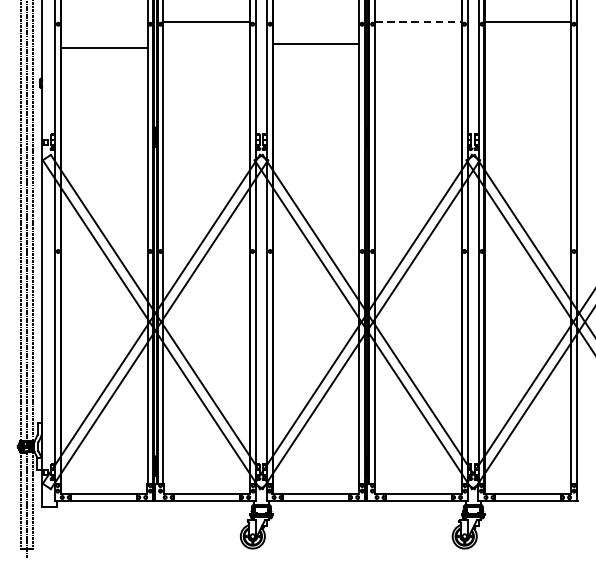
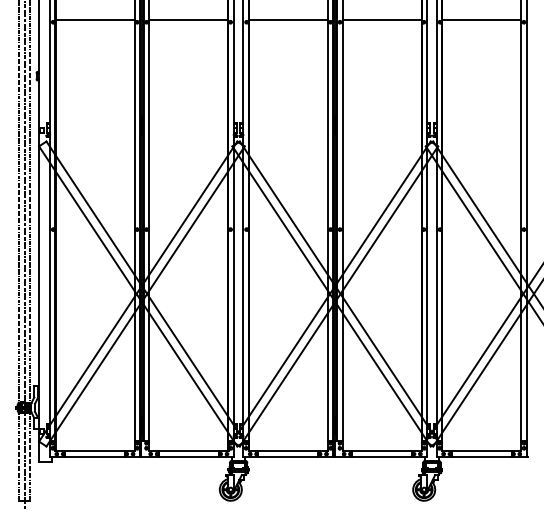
line: (419, 22) -> (382, 20), dashed -> solid
line: (316, 44) -> (288, 20), moved
line: (103, 48) -> (94, 20), moved

